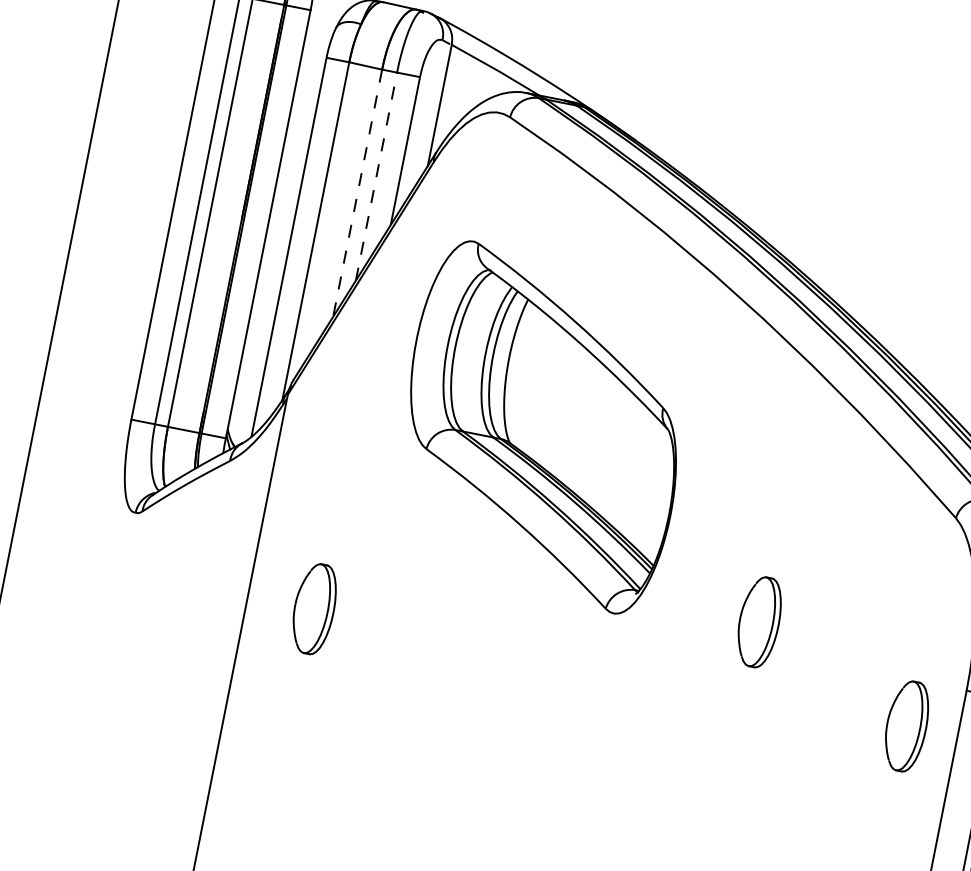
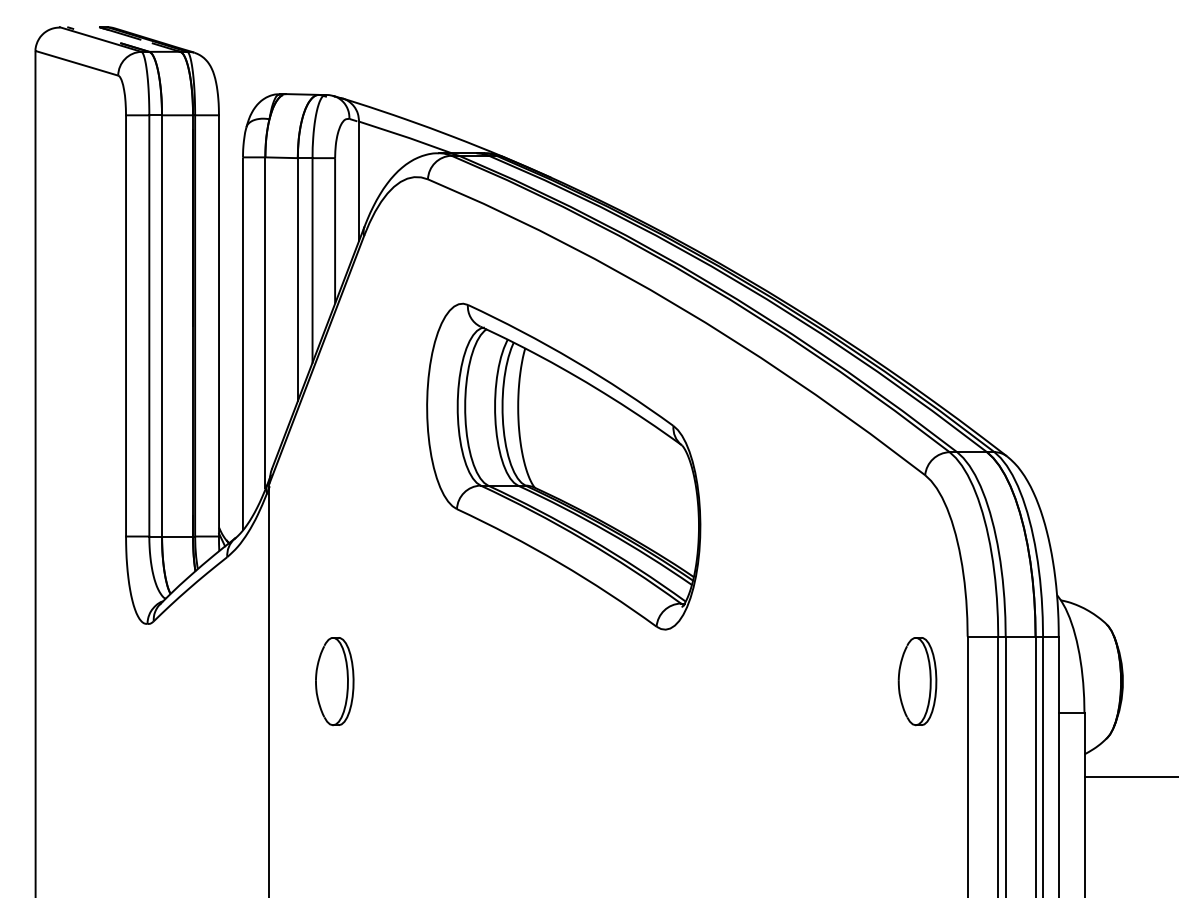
line: (376, 175) -> (312, 259), dashed -> solid
line: (357, 192) -> (297, 279), dashed -> solid
part: (543, 427) -> (563, 466), moved
part: (759, 622) -> (758, 610), removed

